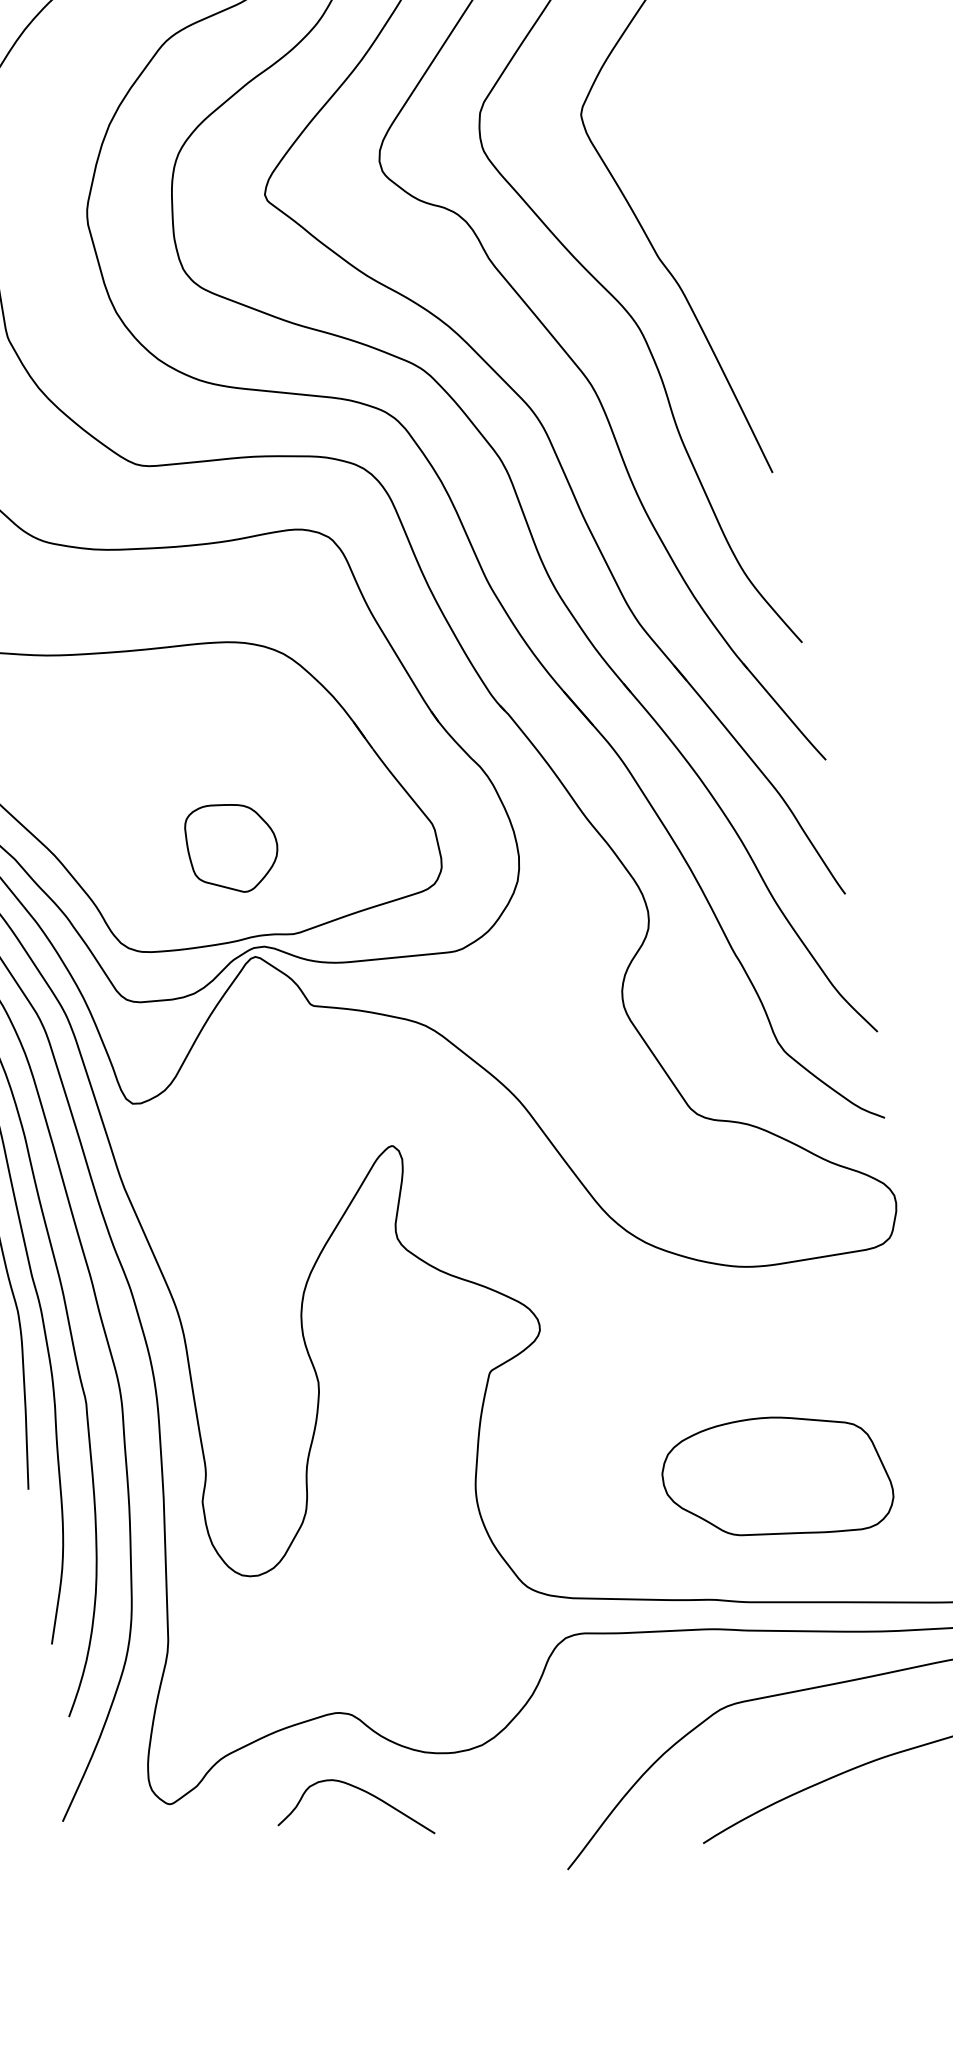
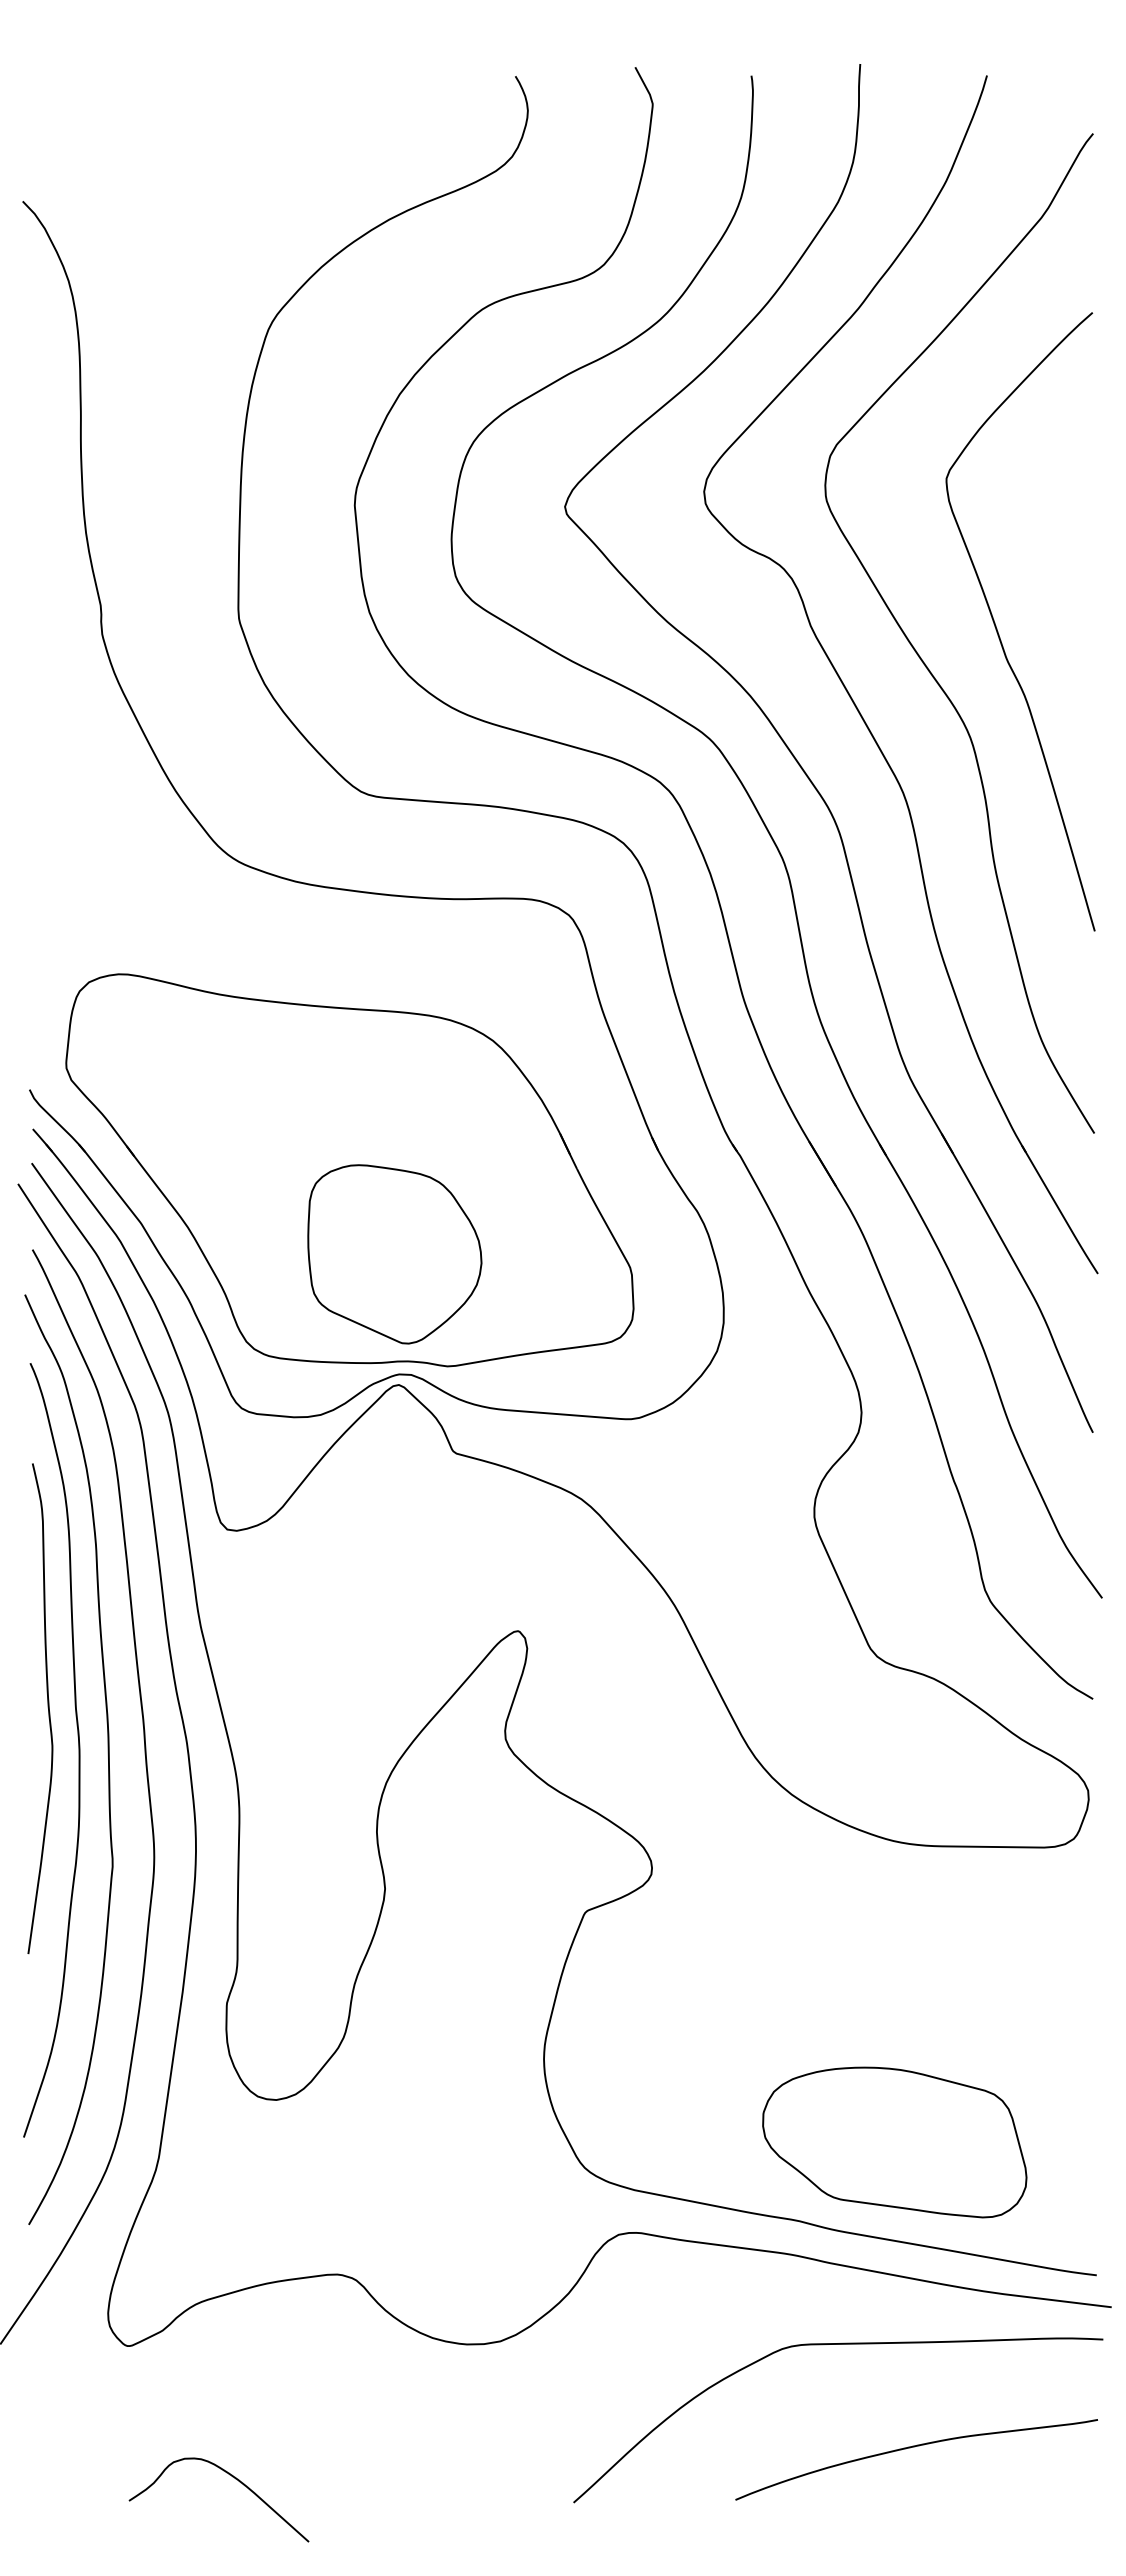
part: (232, 847) -> (394, 1254), size x1.67
part: (776, 1479) -> (894, 2142), moved
curve: (361, 1790) -> (232, 2477), moved

